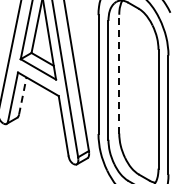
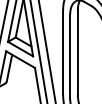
line: (119, 73) -> (78, 52), dashed -> solid
line: (22, 96) -> (9, 68), dashed -> solid

